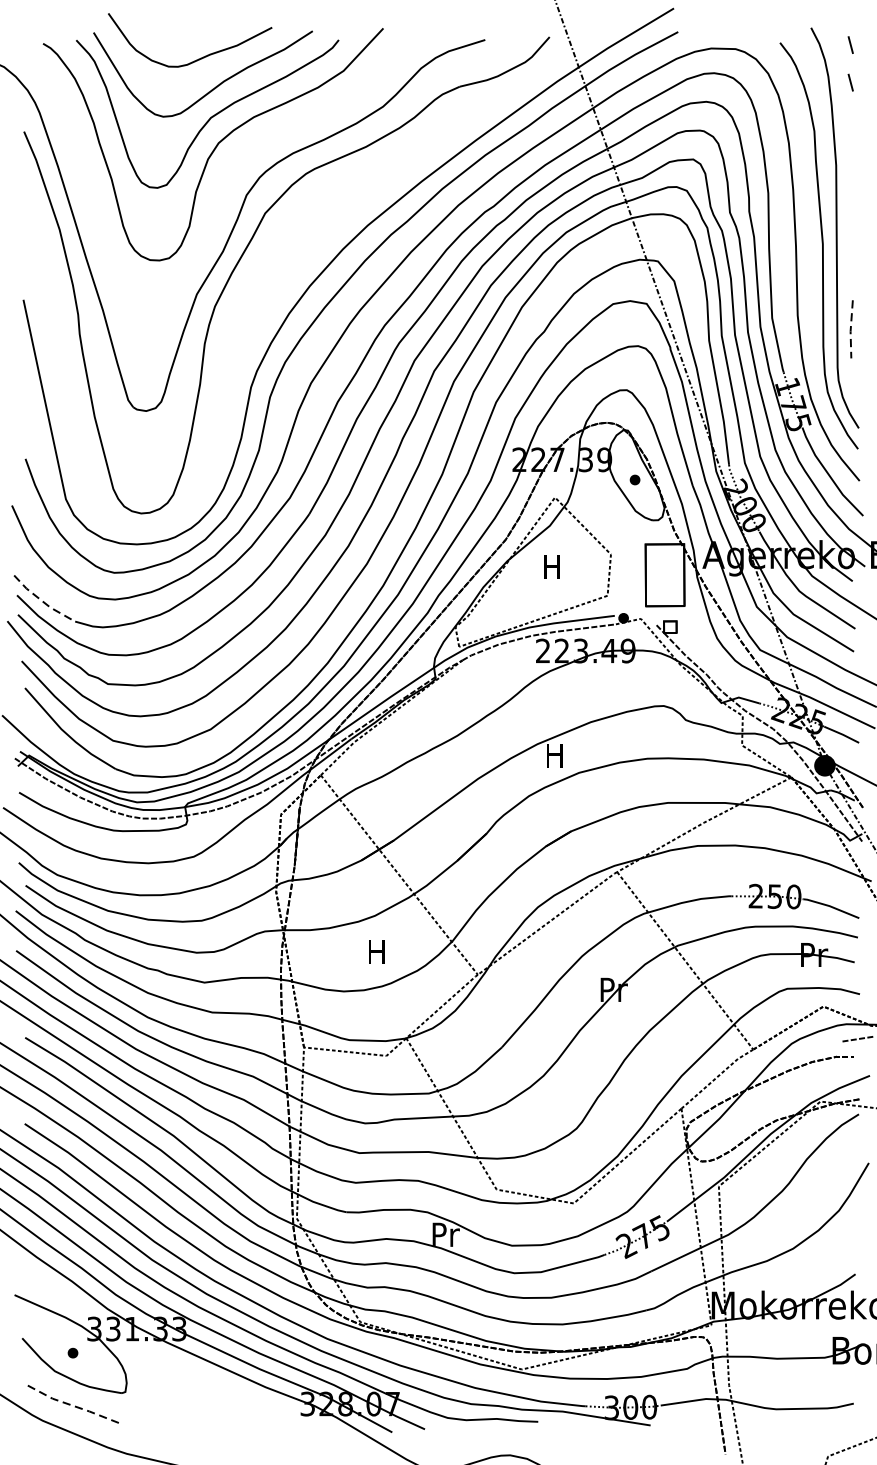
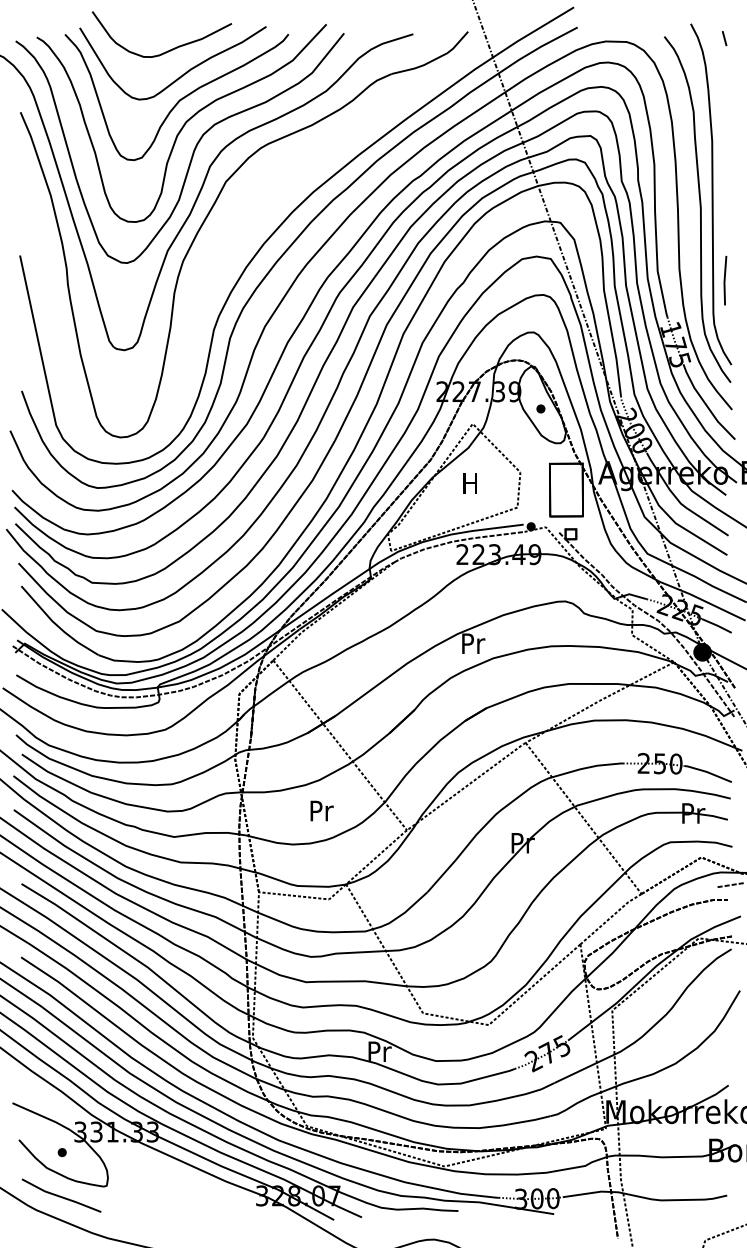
line: (850, 82) -> (724, 70), removed
curve: (225, 178) -> (192, 152), added
line: (850, 330) -> (724, 281), dashed -> solid
line: (42, 601) -> (36, 512), dashed -> solid
text: (555, 755) -> (473, 643), H -> Pr
text: (377, 951) -> (321, 810), H -> Pr
line: (70, 1404) -> (60, 1196), dashed -> solid

